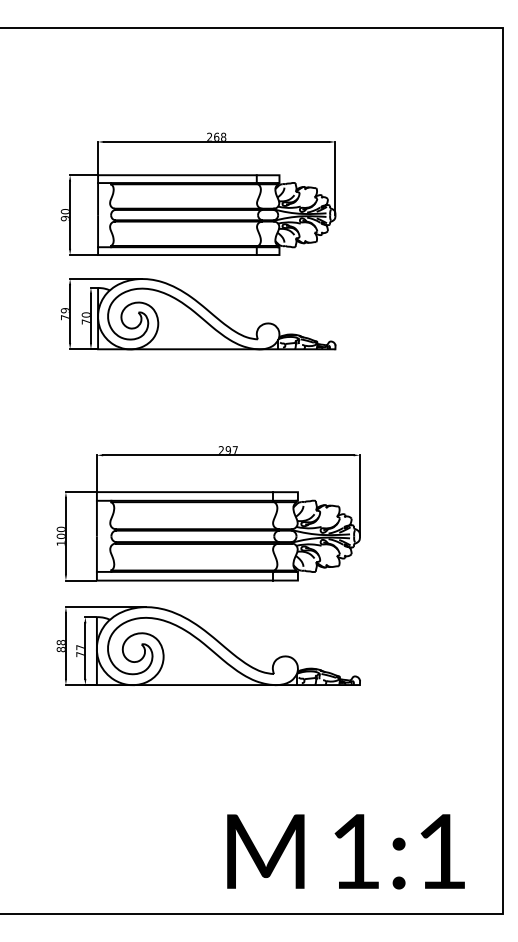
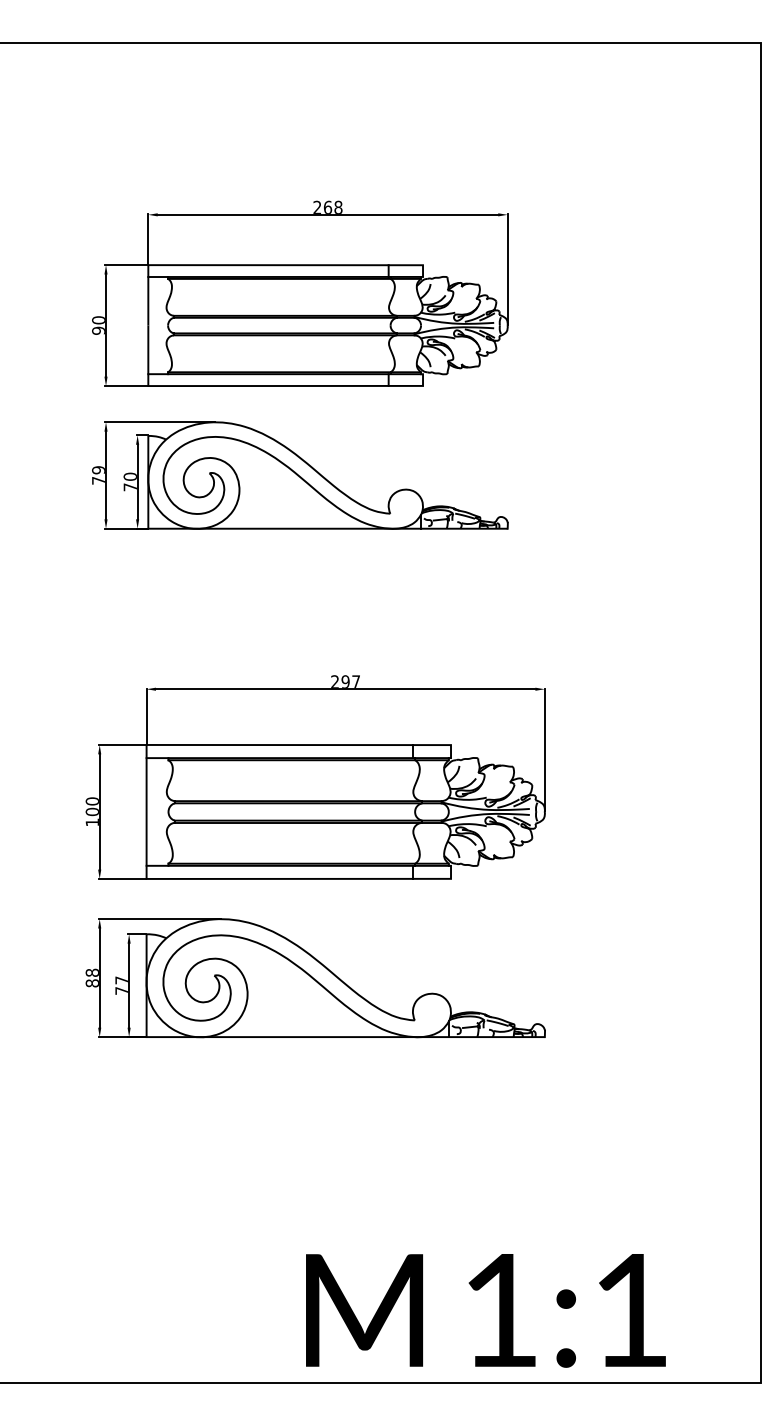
text: (345, 851) -> (485, 1310), moved

